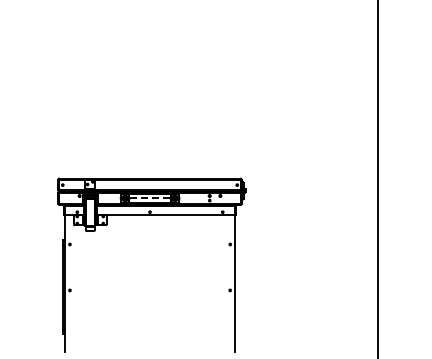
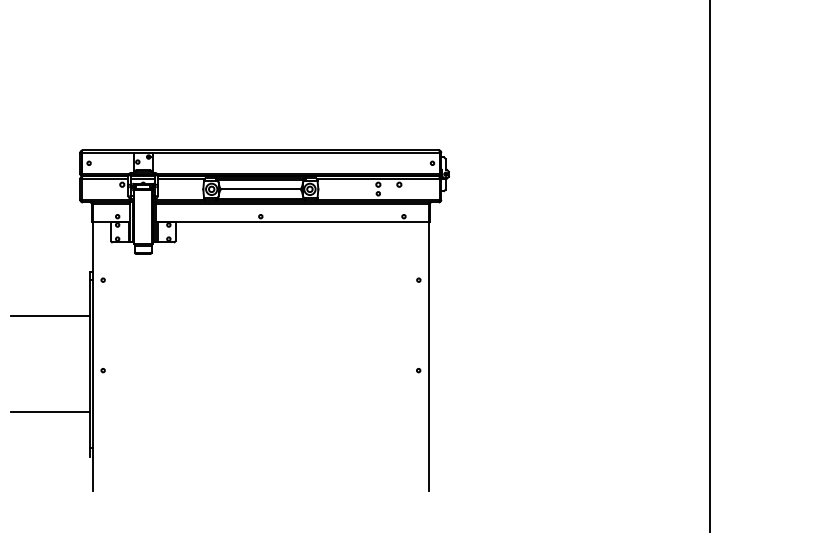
line: (150, 198) -> (261, 189), dashed -> solid
line: (43, 262) -> (51, 315), added
line: (43, 311) -> (51, 412), added

